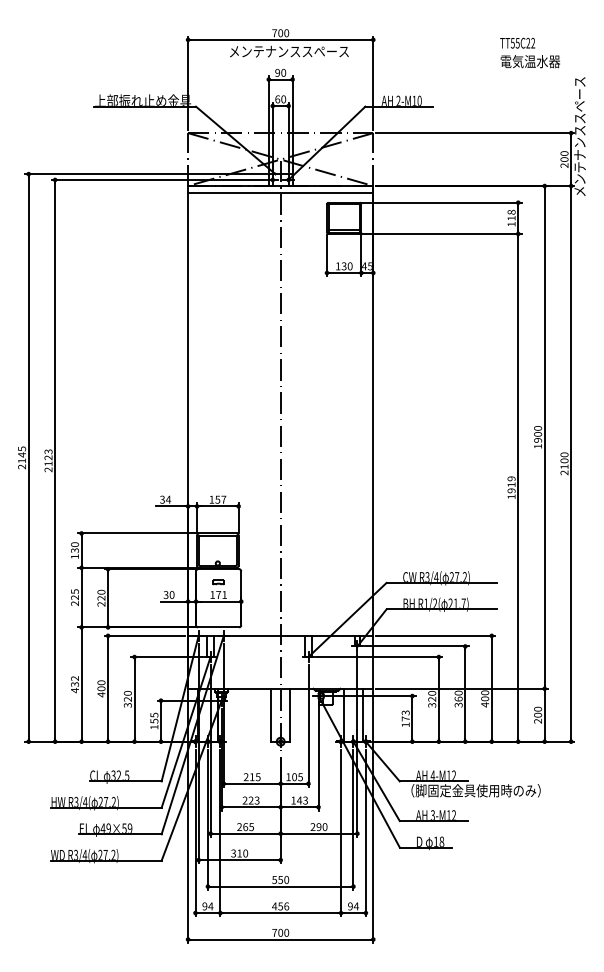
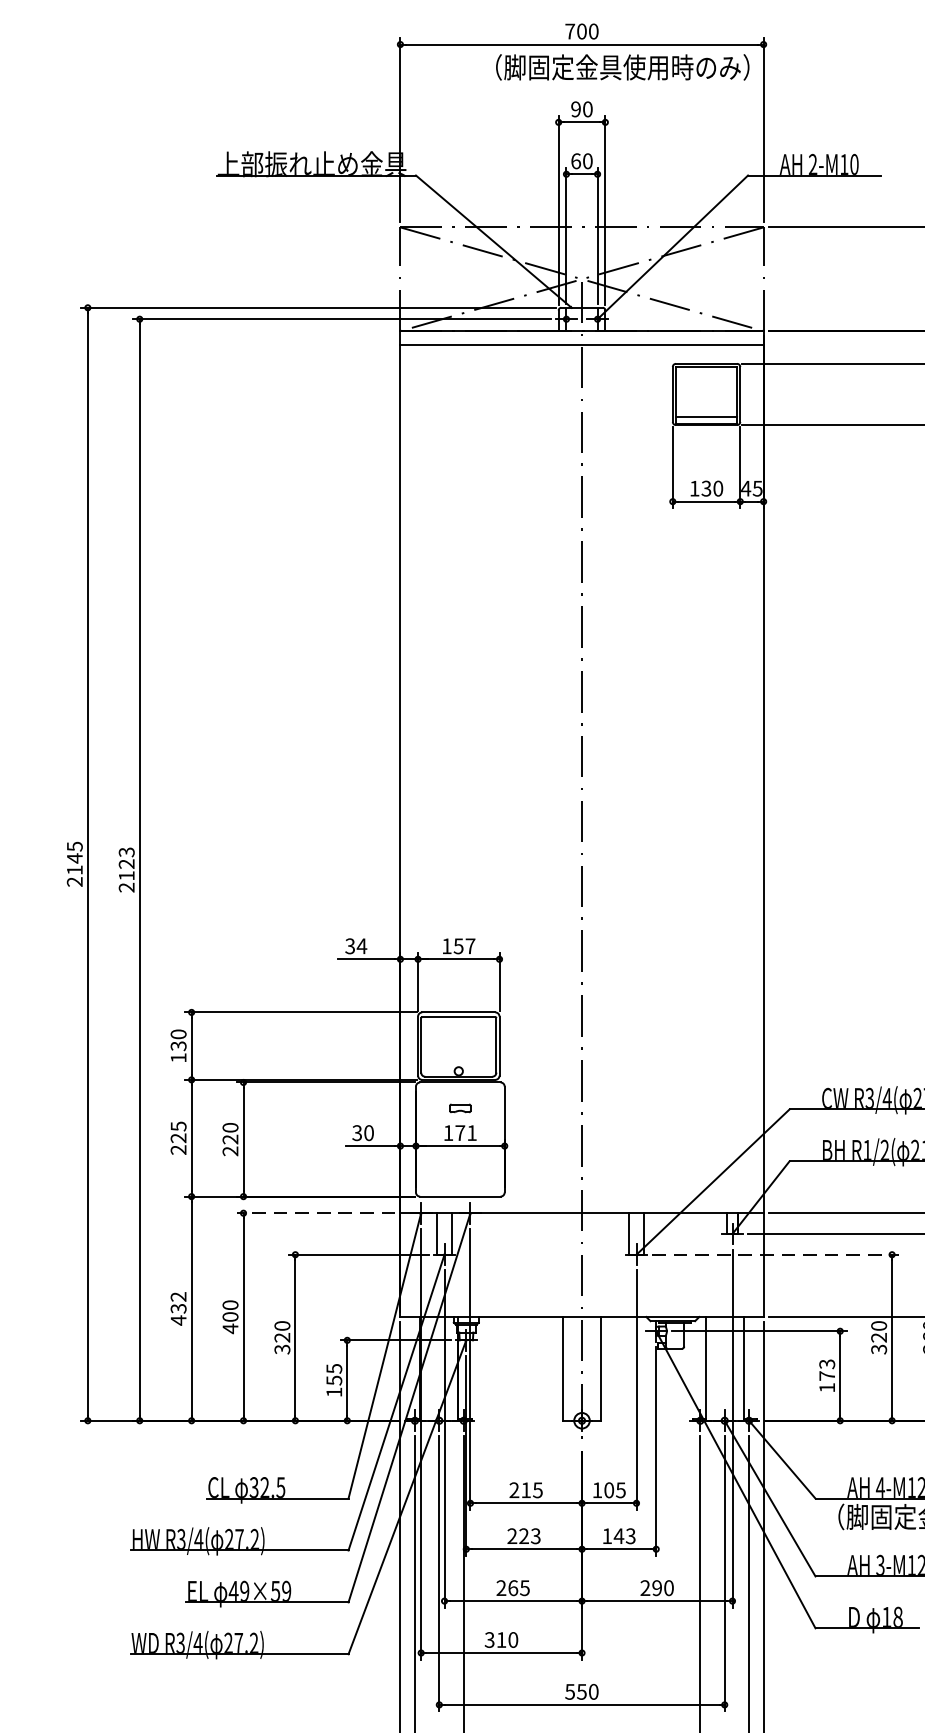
text: (298, 51) -> (616, 67), メンテナンススペース -> （脚固定金具使用時のみ）
line: (144, 635) -> (314, 1212), solid -> dashed
line: (379, 657) -> (775, 1255), solid -> dashed

